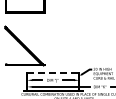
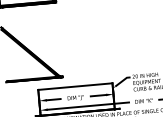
line: (53, 72) -> (75, 86), dashed -> solid

